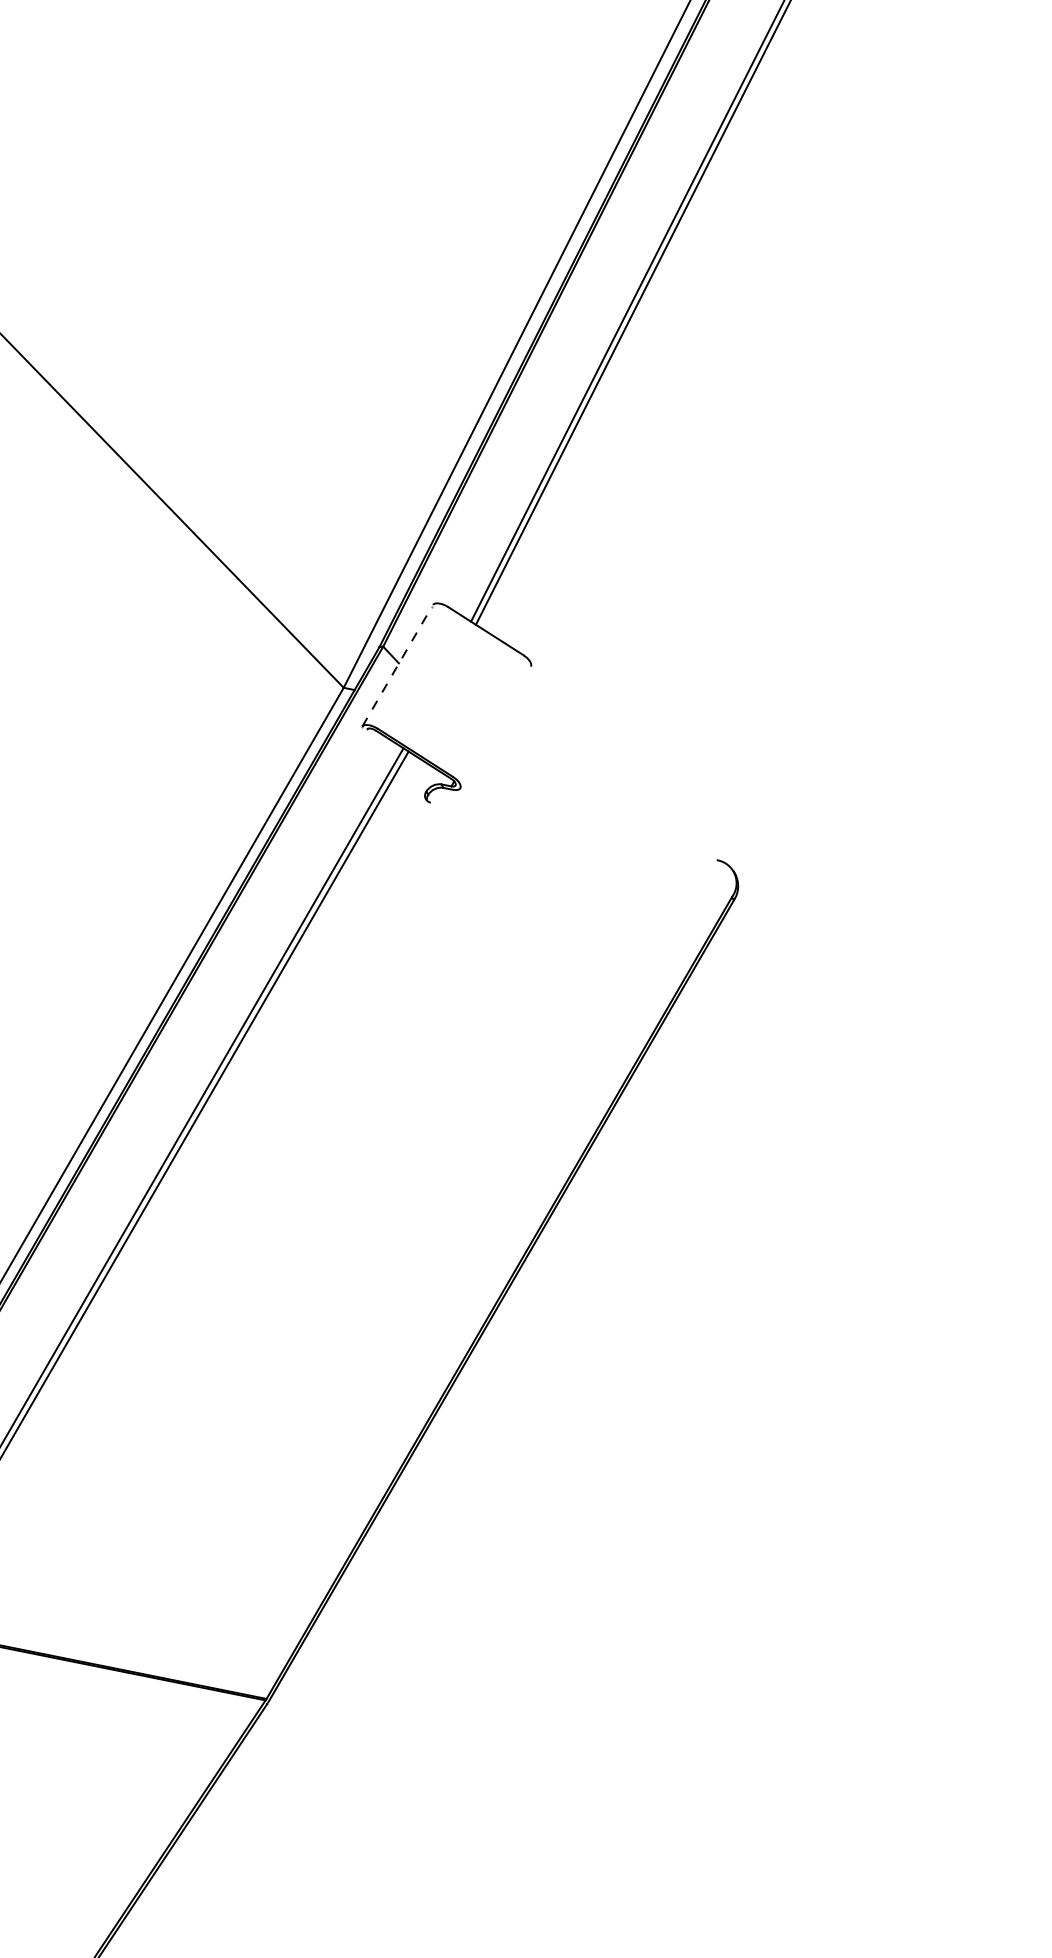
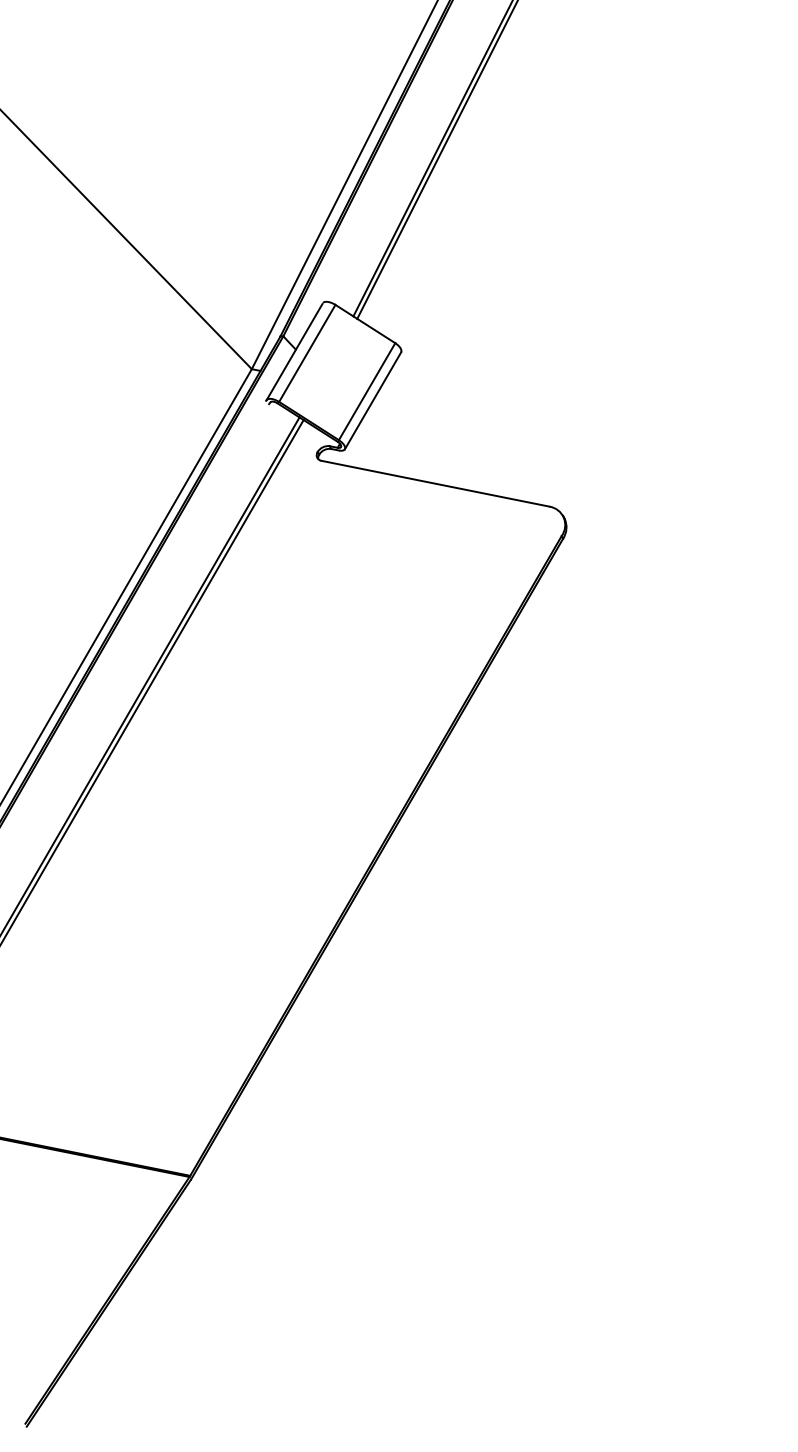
line: (397, 665) -> (294, 351), dashed -> solid
line: (413, 667) -> (307, 352), added
line: (487, 715) -> (366, 391), added
line: (495, 727) -> (372, 400), added
line: (573, 831) -> (435, 483), added

